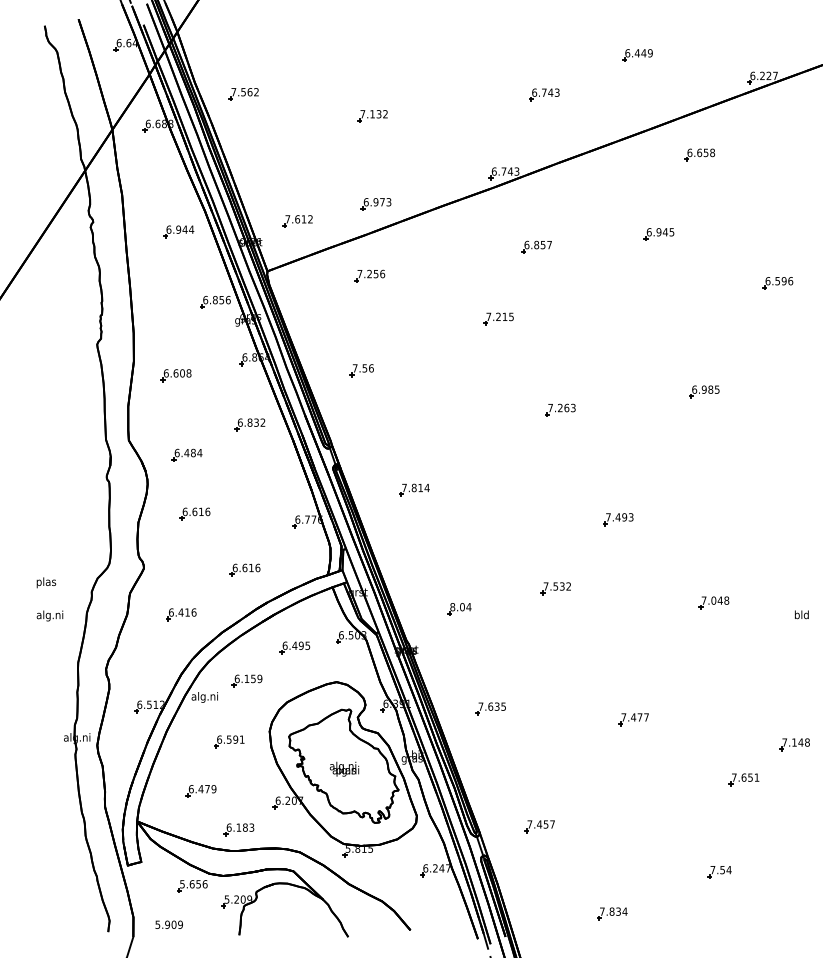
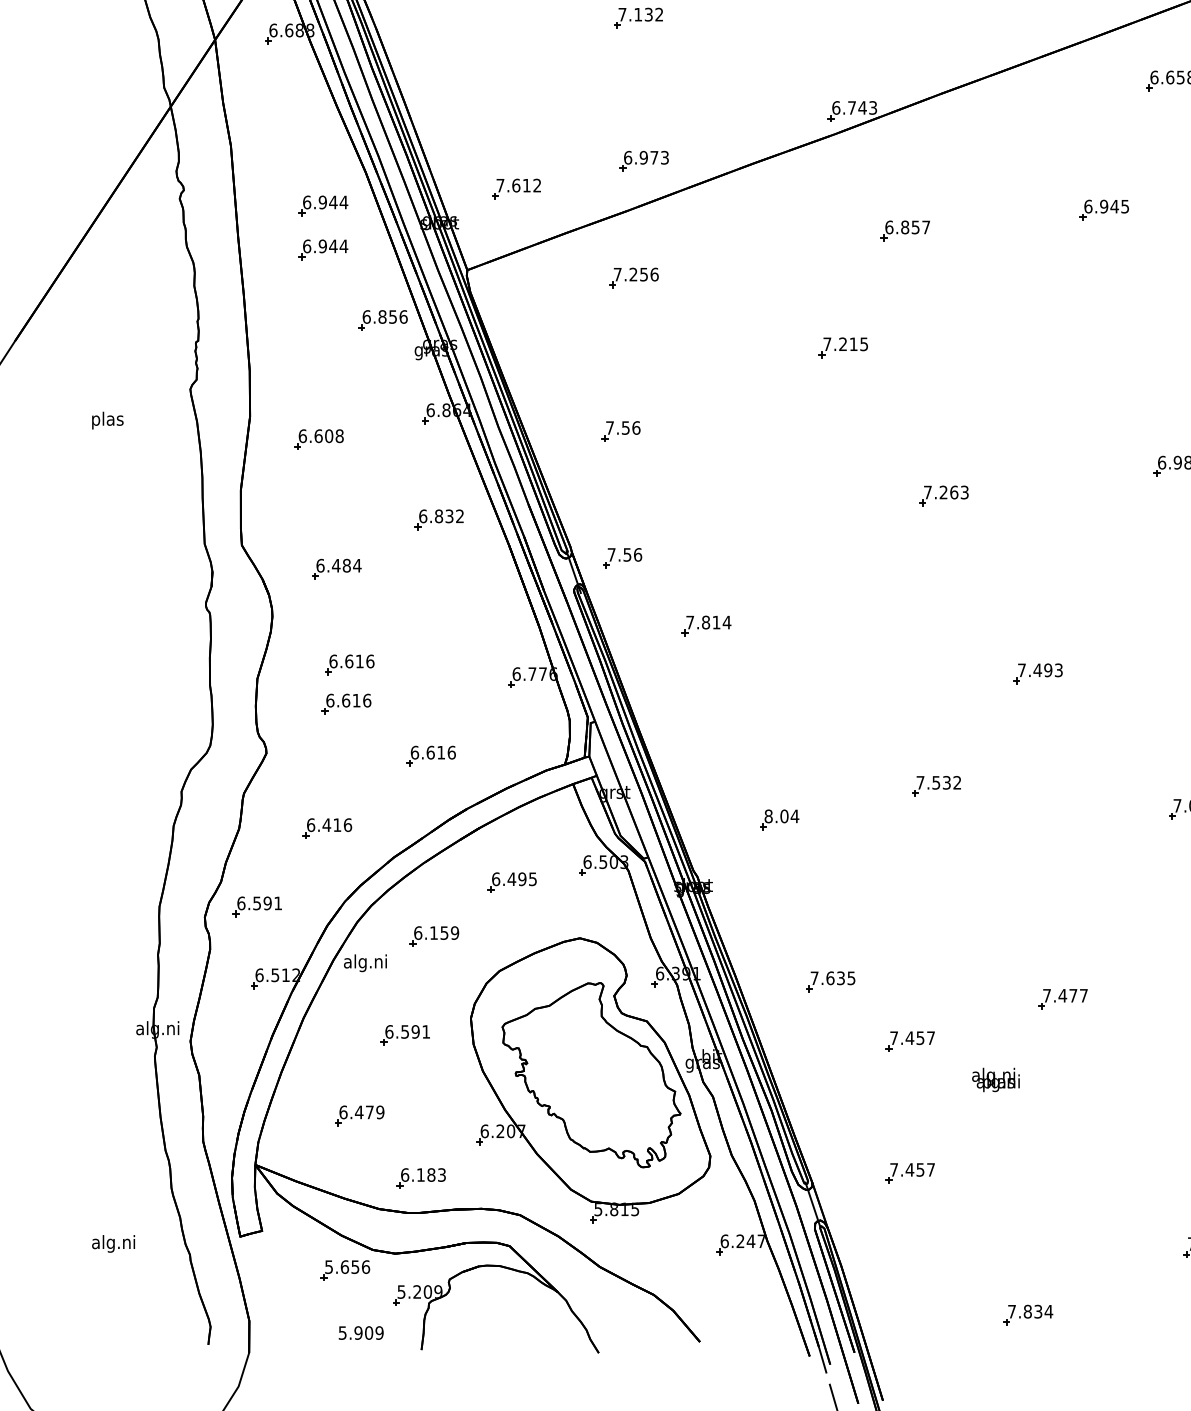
part: (178, 258) -> (322, 249), added
part: (362, 448) -> (621, 558), added
part: (192, 537) -> (345, 703), added
text: (46, 582) -> (107, 420), moved
text: (49, 615) -> (112, 1243), moved
part: (138, 662) -> (257, 906), added
part: (539, 745) -> (909, 1041), added
text: (344, 768) -> (995, 1078), moved
text: (168, 924) -> (360, 1332), moved

